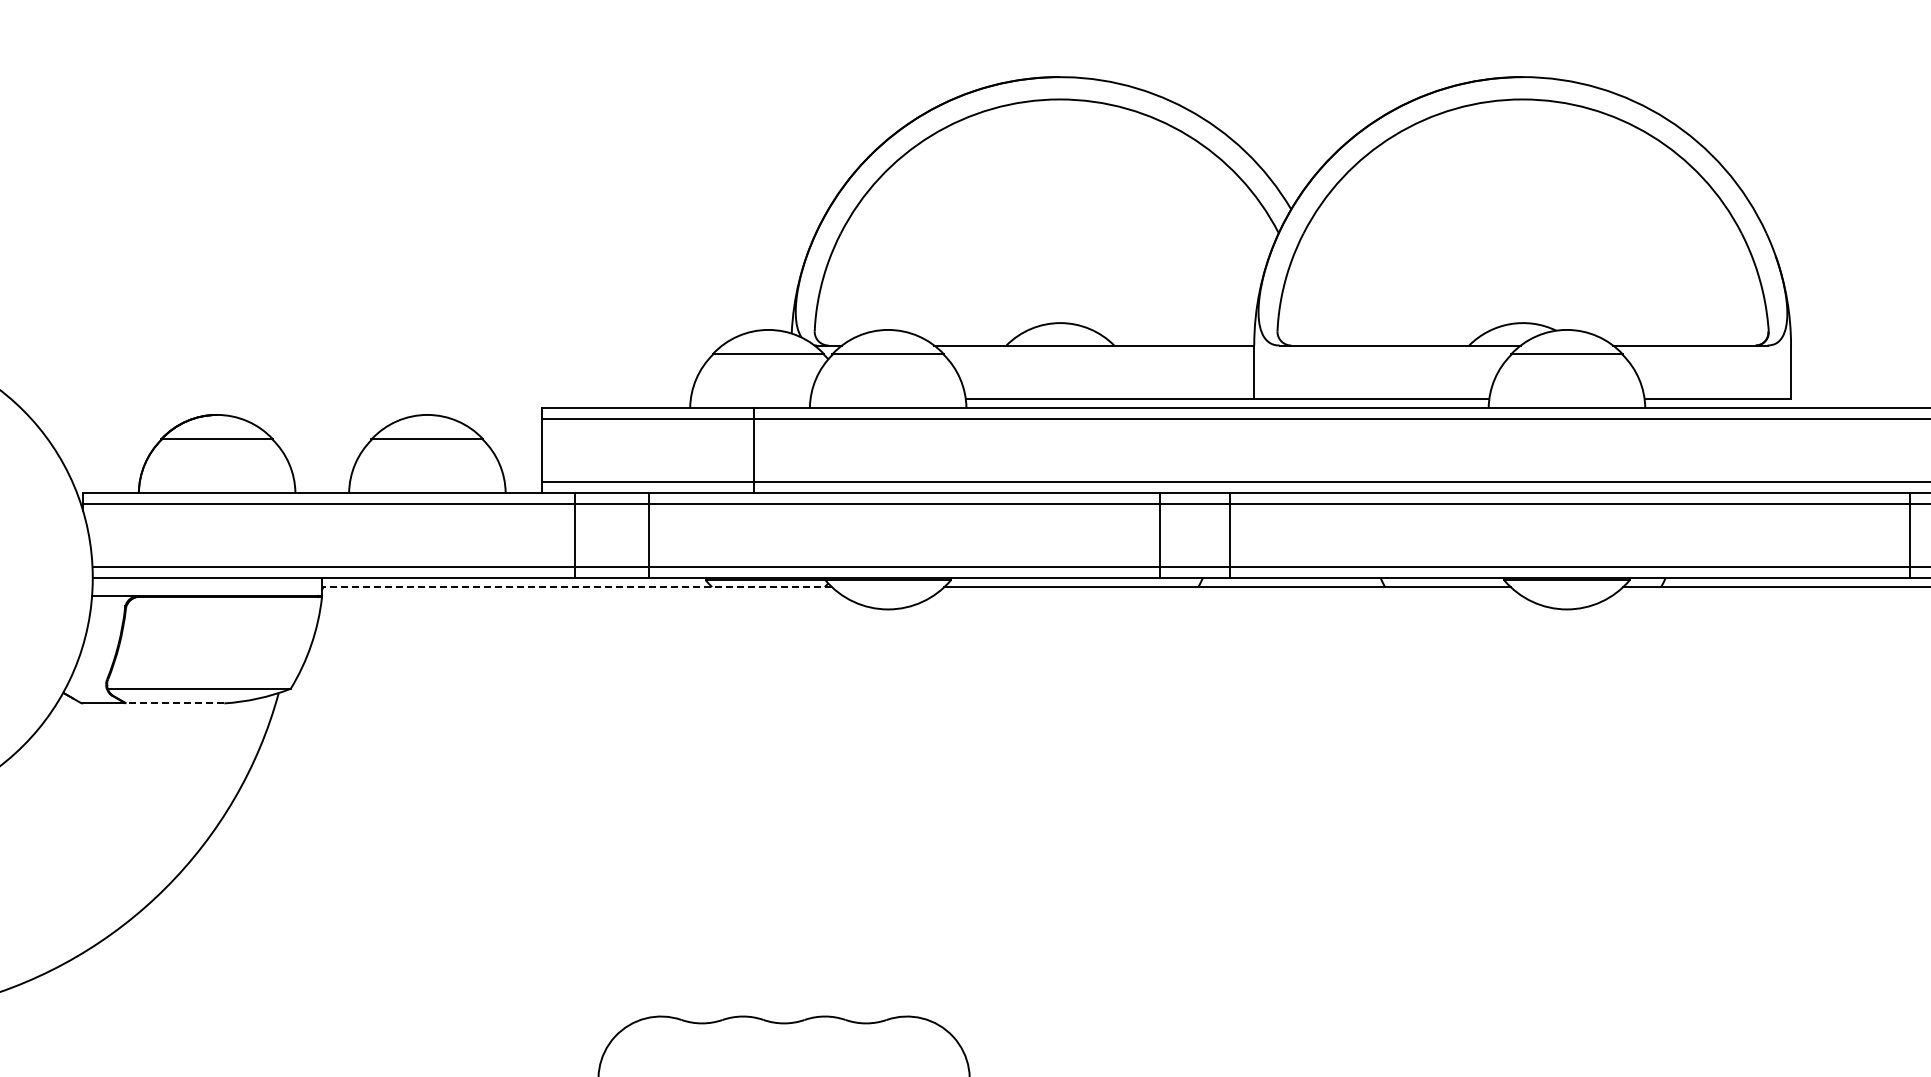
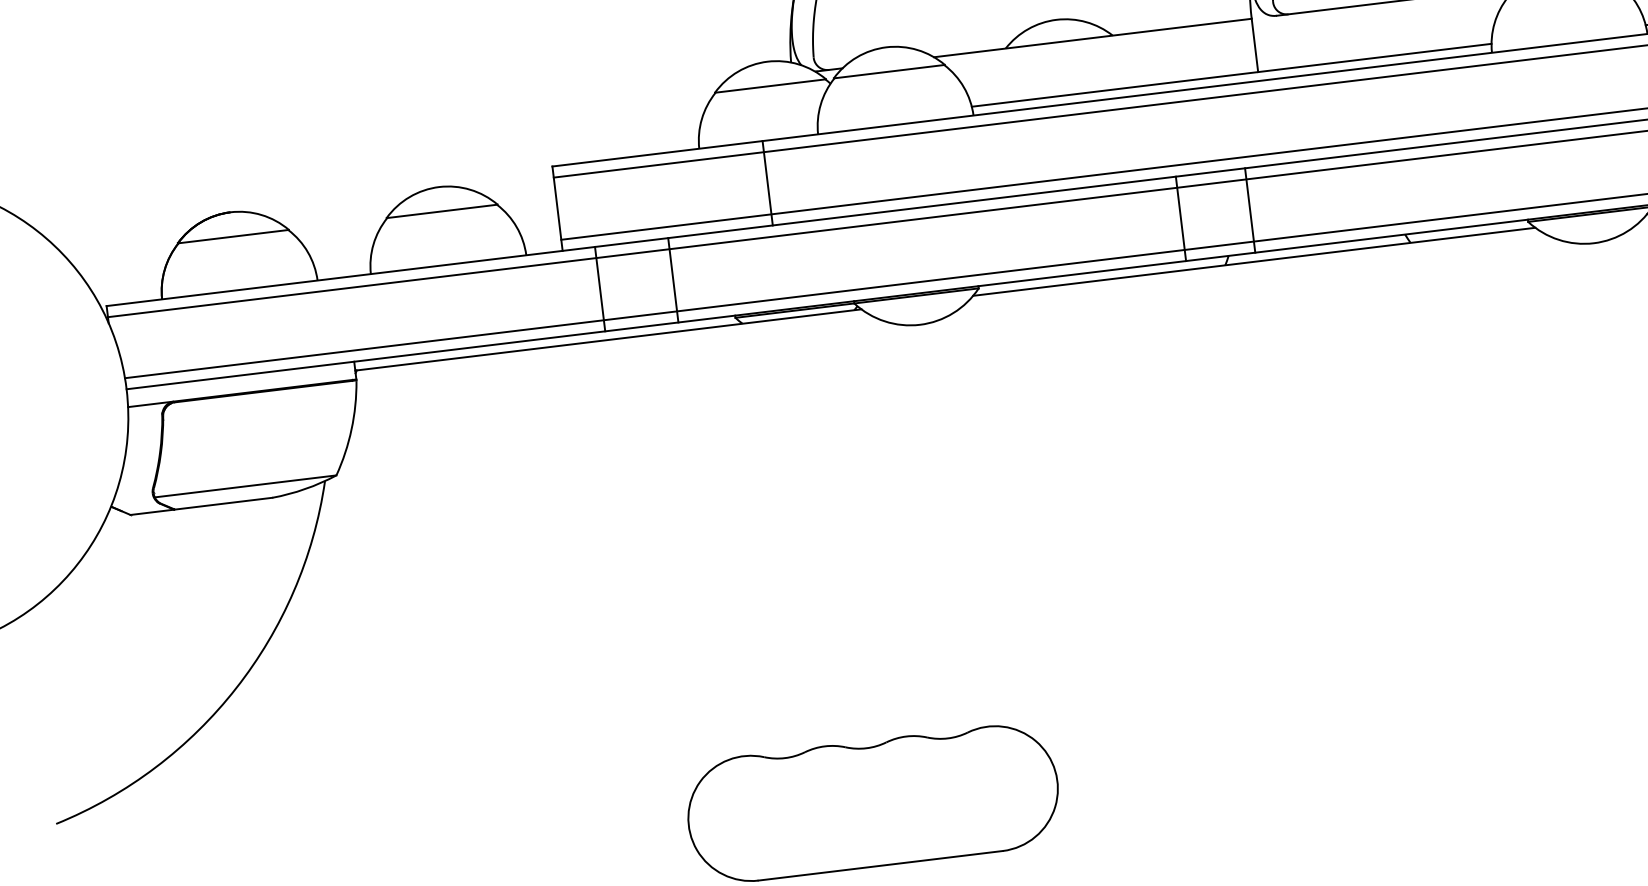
line: (576, 587) -> (607, 340), dashed -> solid
line: (174, 703) -> (222, 503), dashed -> solid

